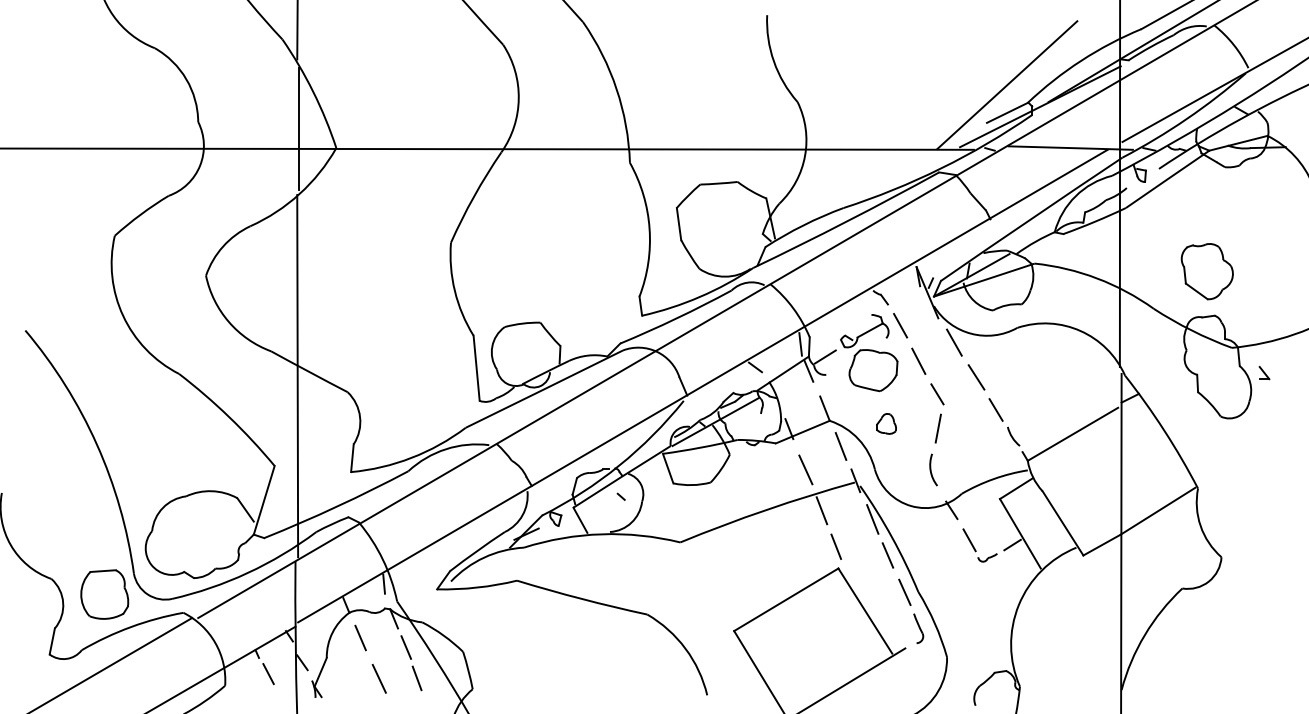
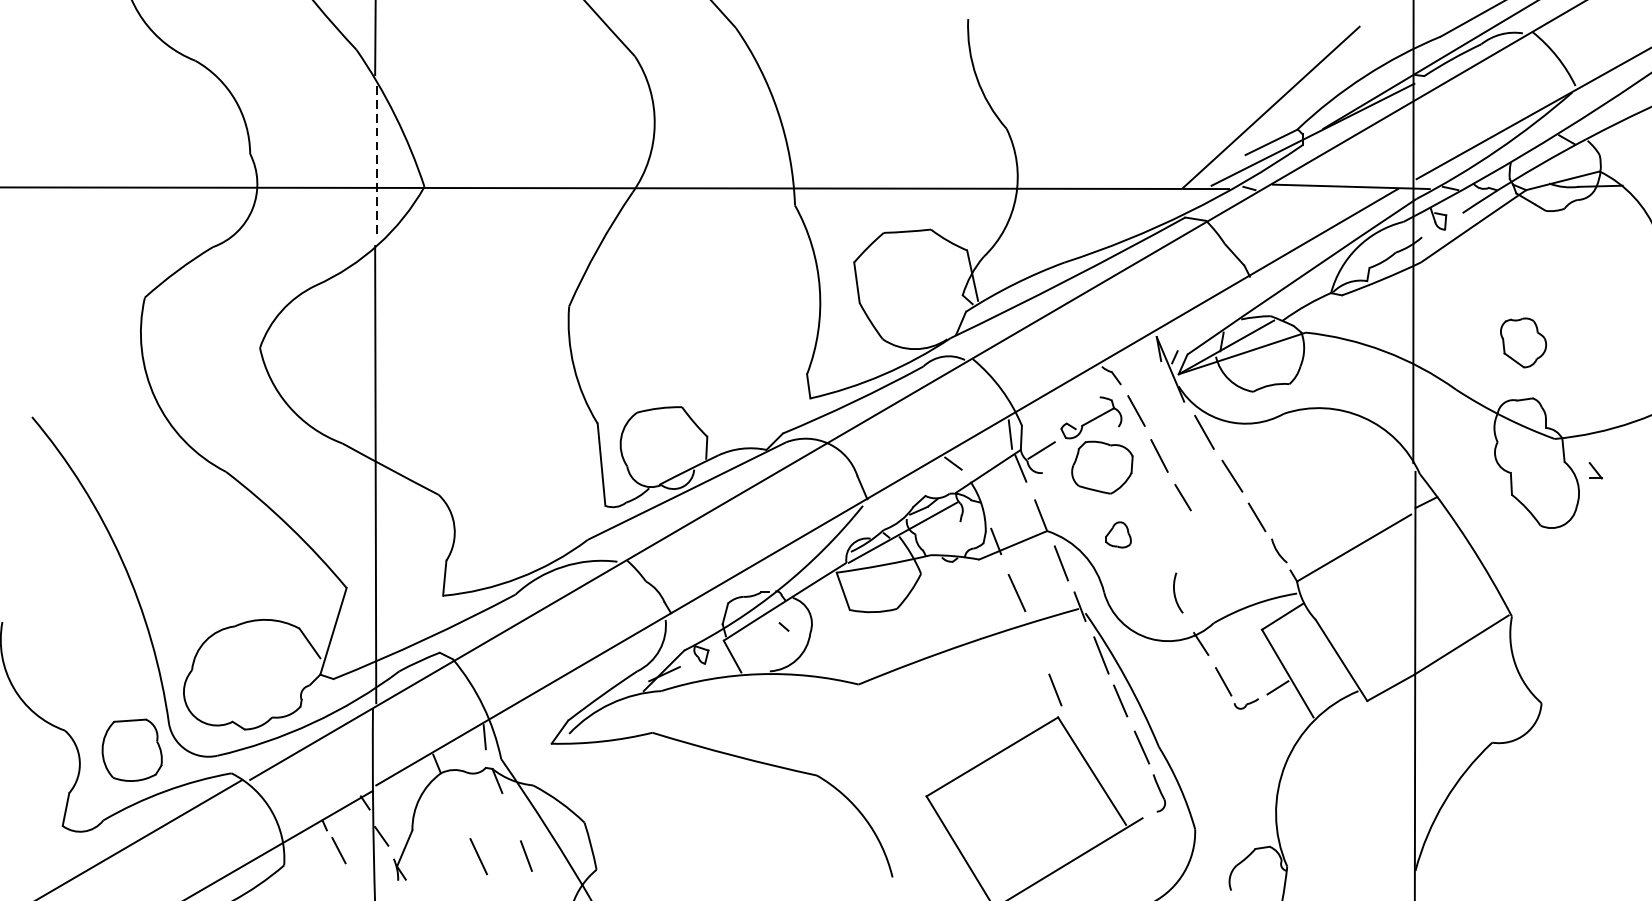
line: (299, 128) -> (377, 162), solid -> dashed
part: (1206, 271) -> (1522, 342), size x0.7
line: (937, 428) -> (1183, 540), removed
line: (821, 510) -> (1036, 644), removed
line: (360, 637) -> (454, 804), removed
line: (406, 647) -> (513, 817), removed

